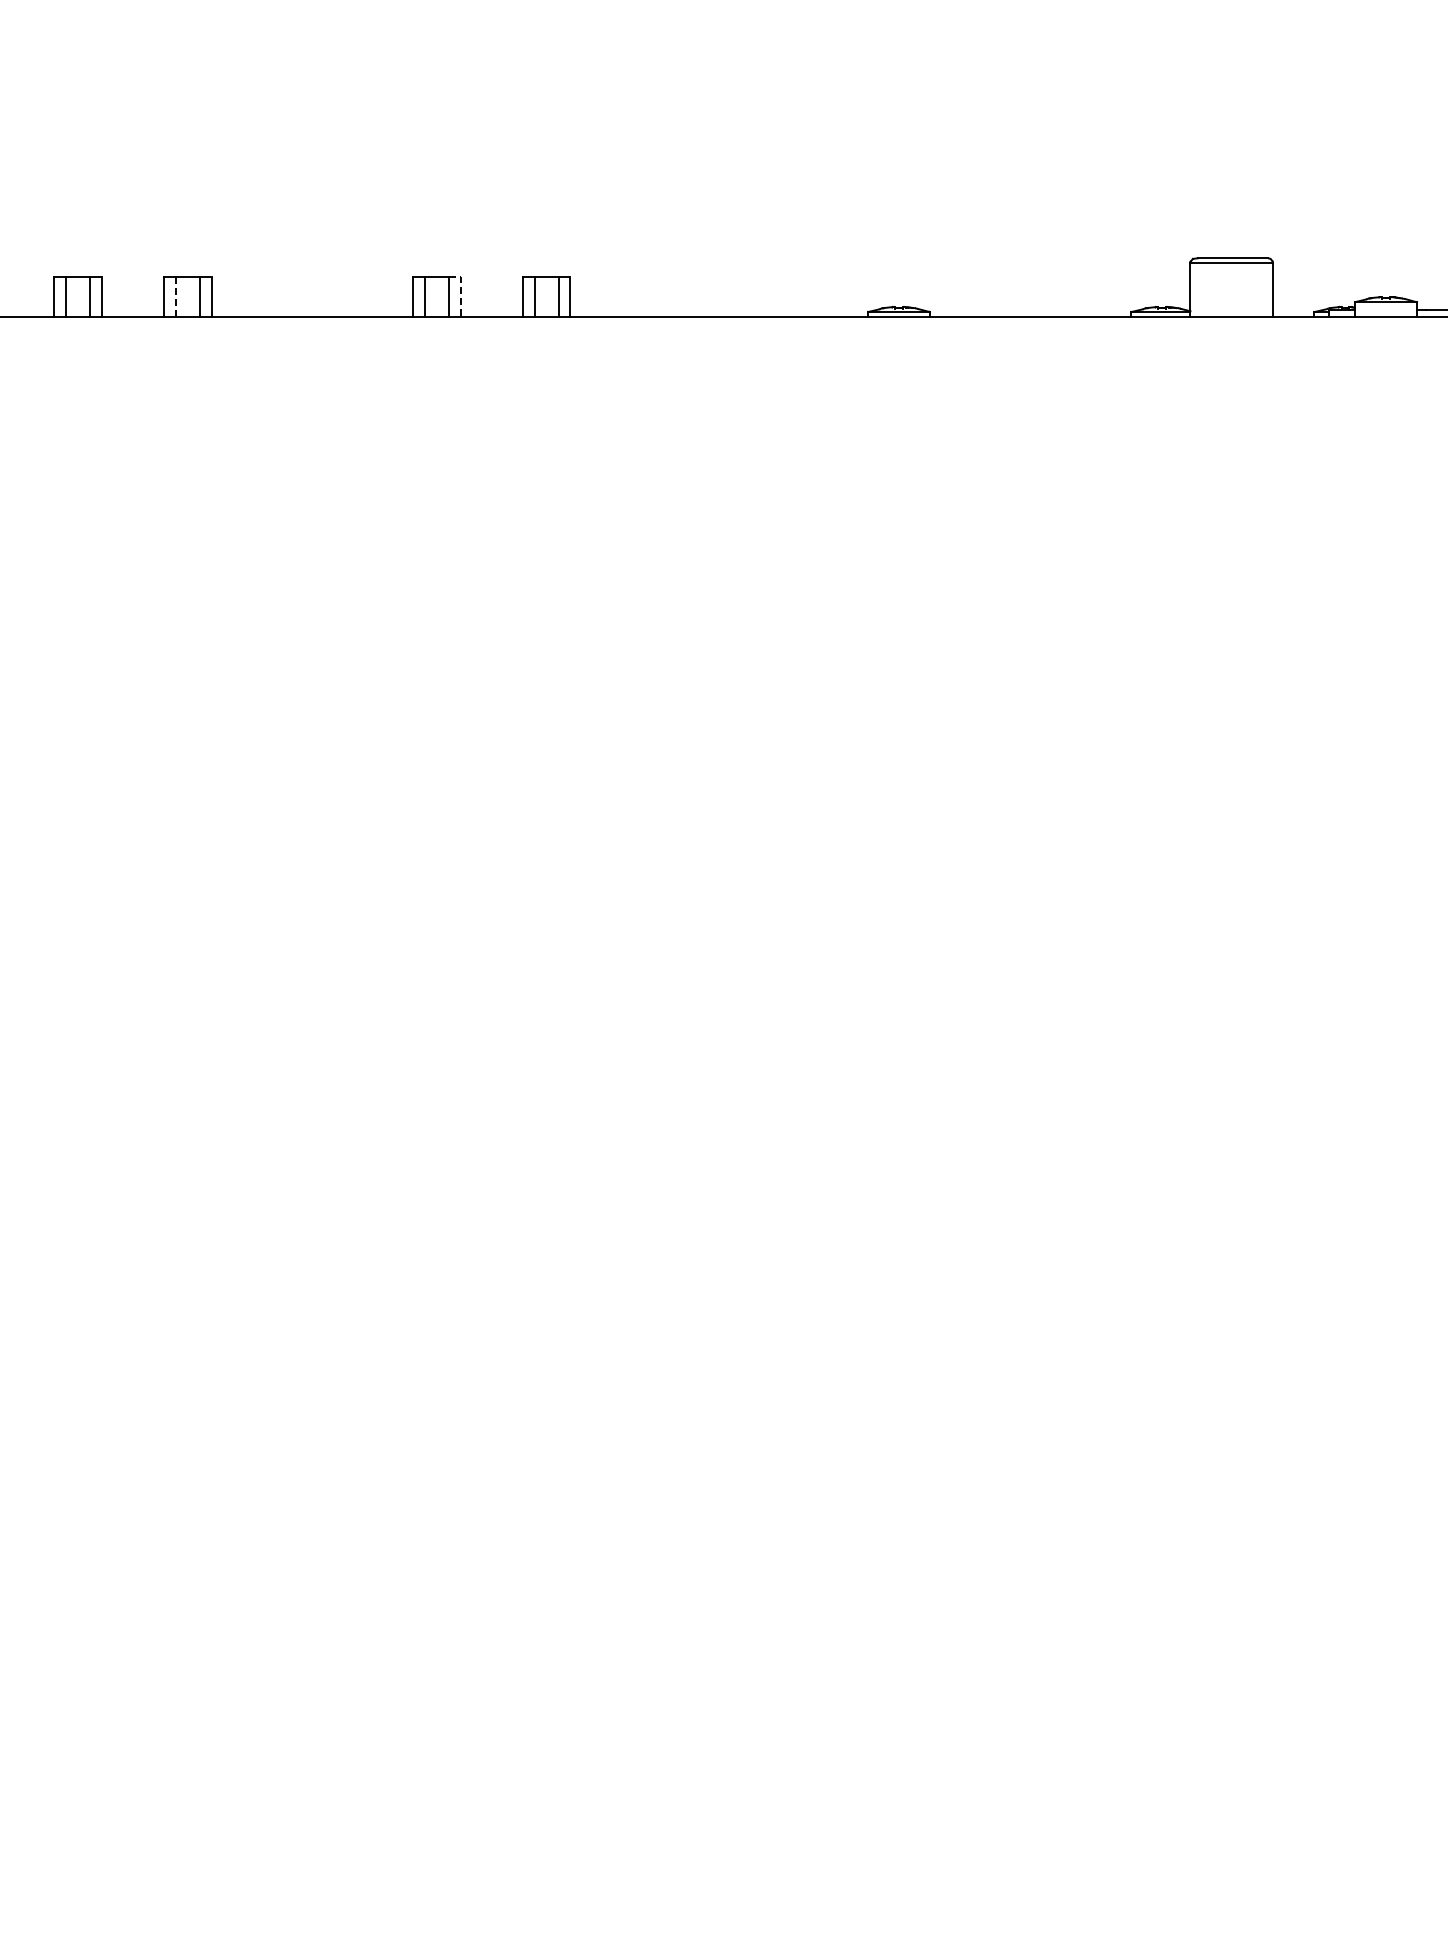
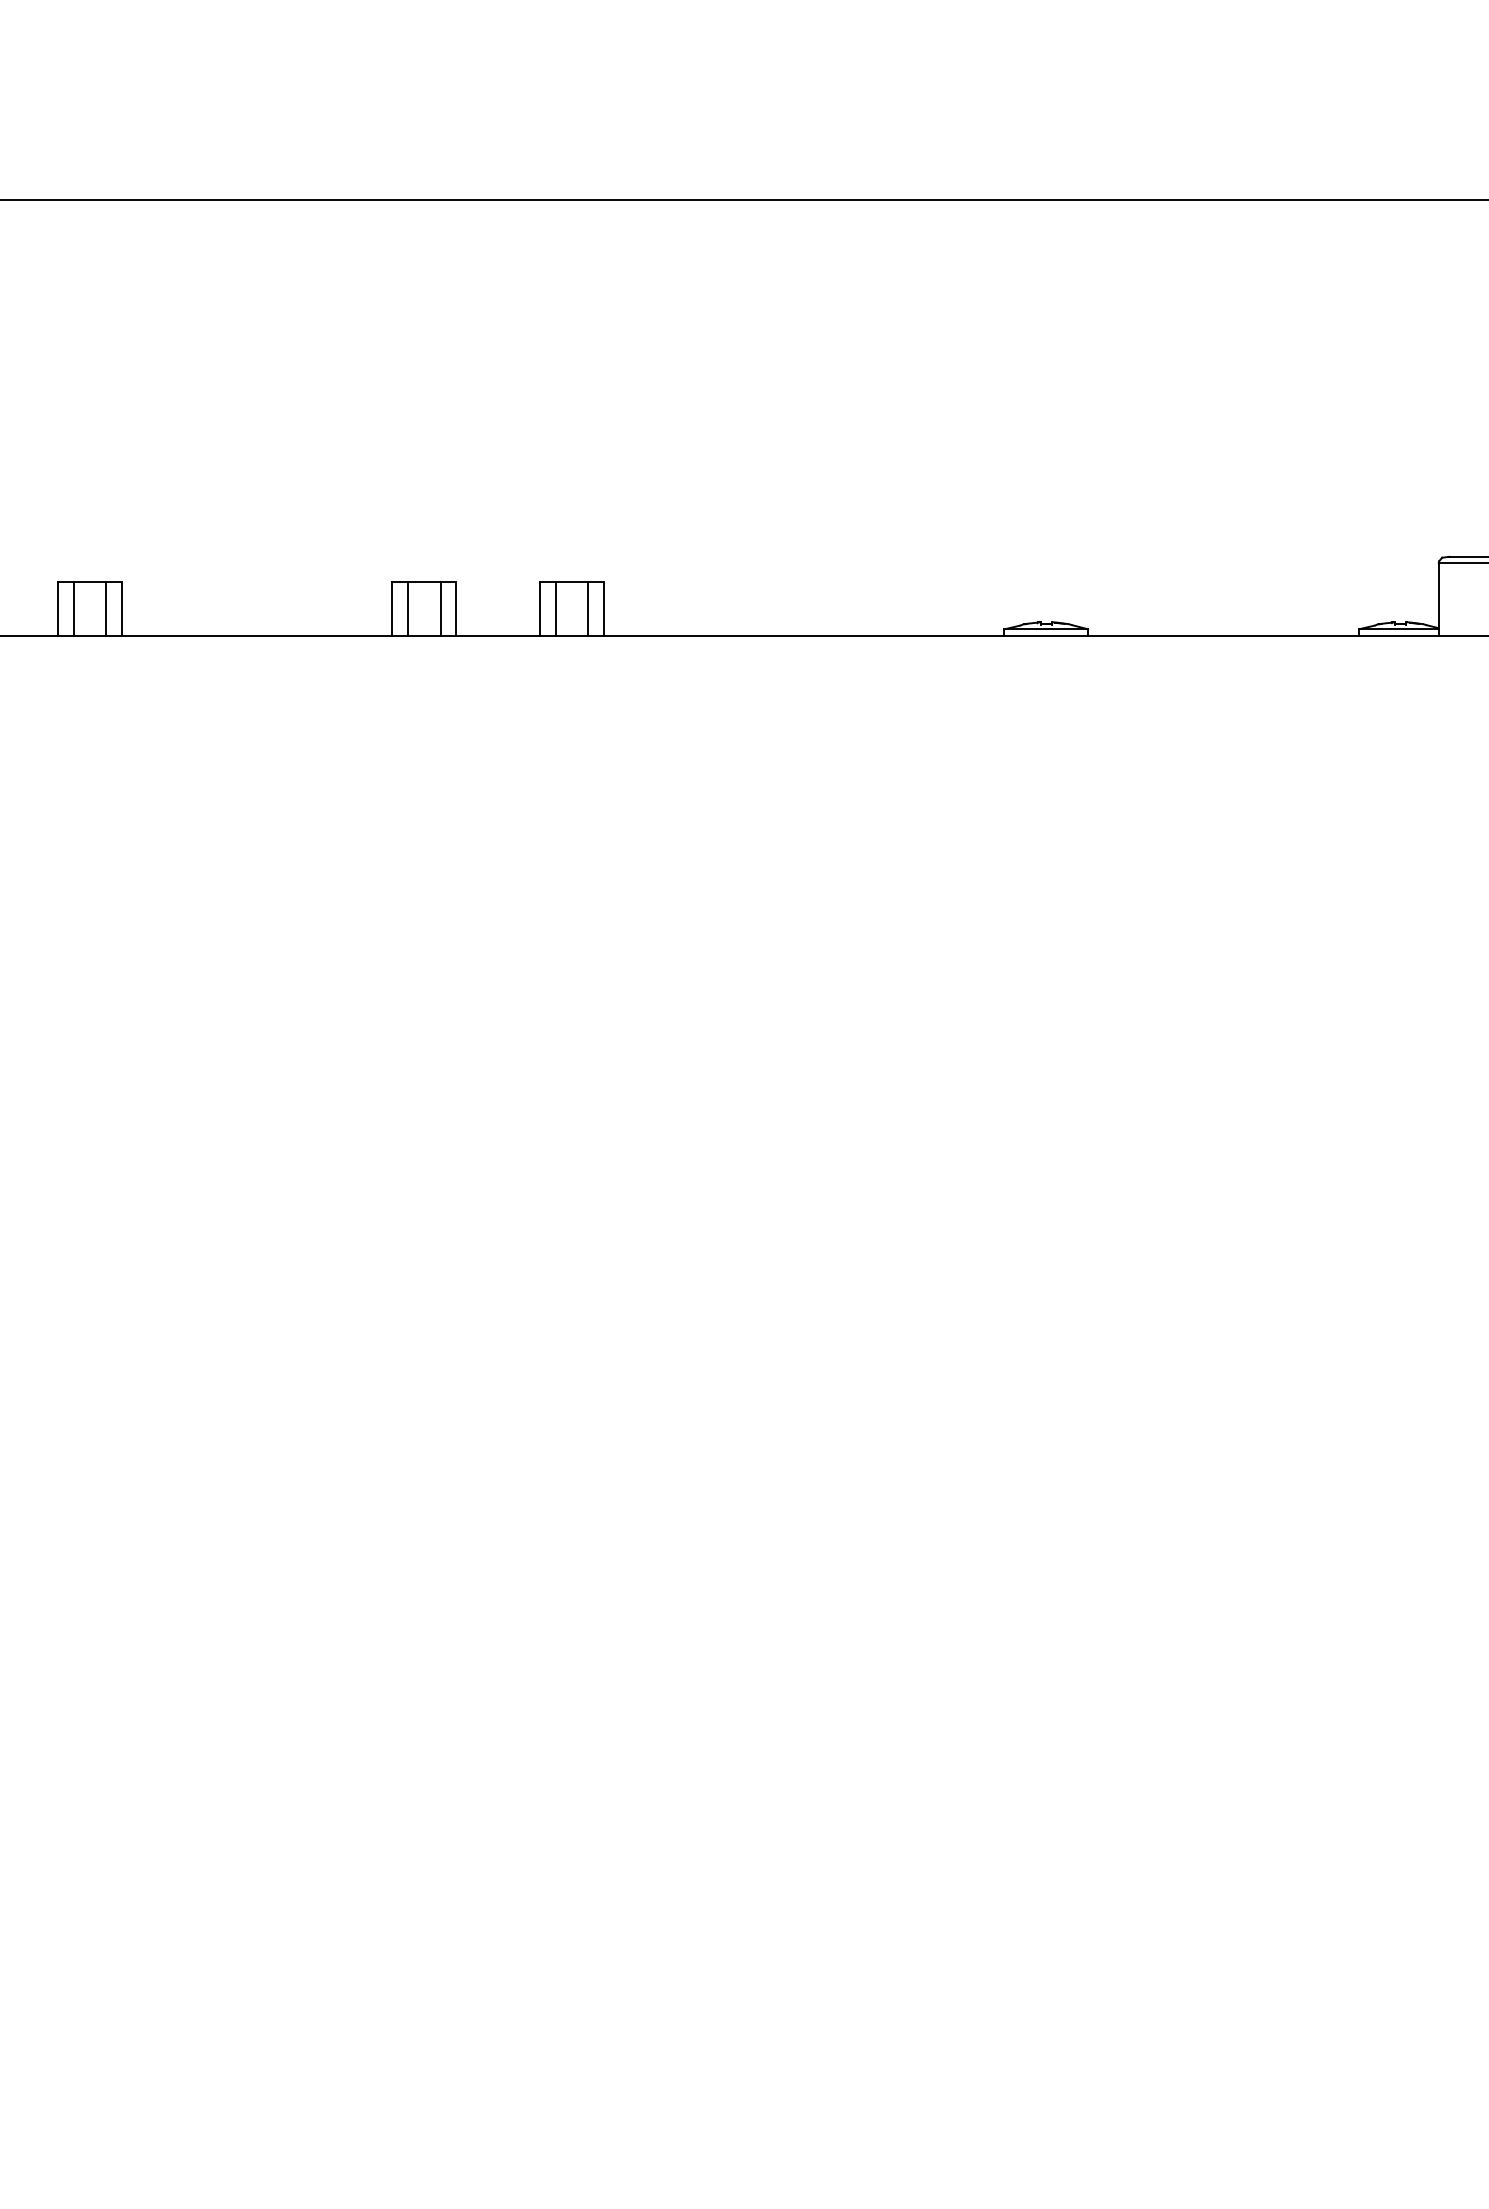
line: (460, 291) -> (456, 601), dashed -> solid
line: (176, 296) -> (74, 608), dashed -> solid

